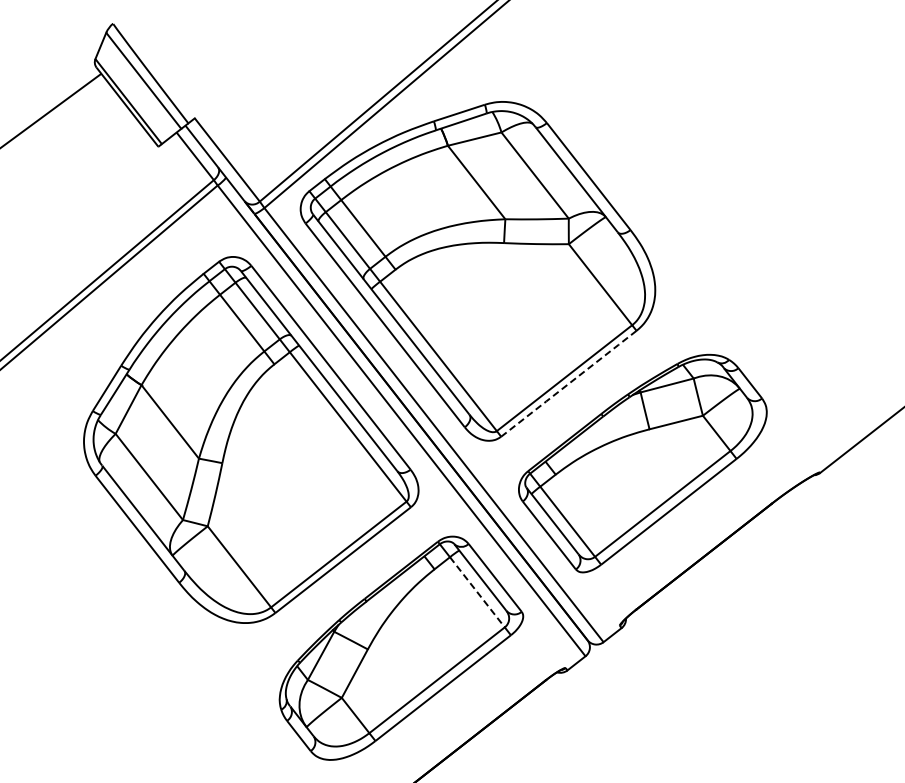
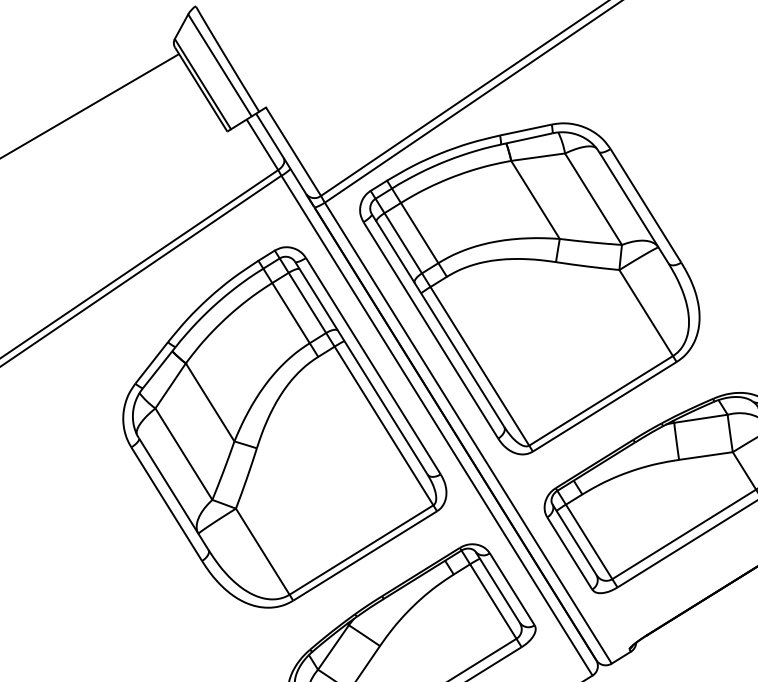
line: (568, 384) -> (604, 407), dashed -> solid
line: (477, 592) -> (493, 601), dashed -> solid

